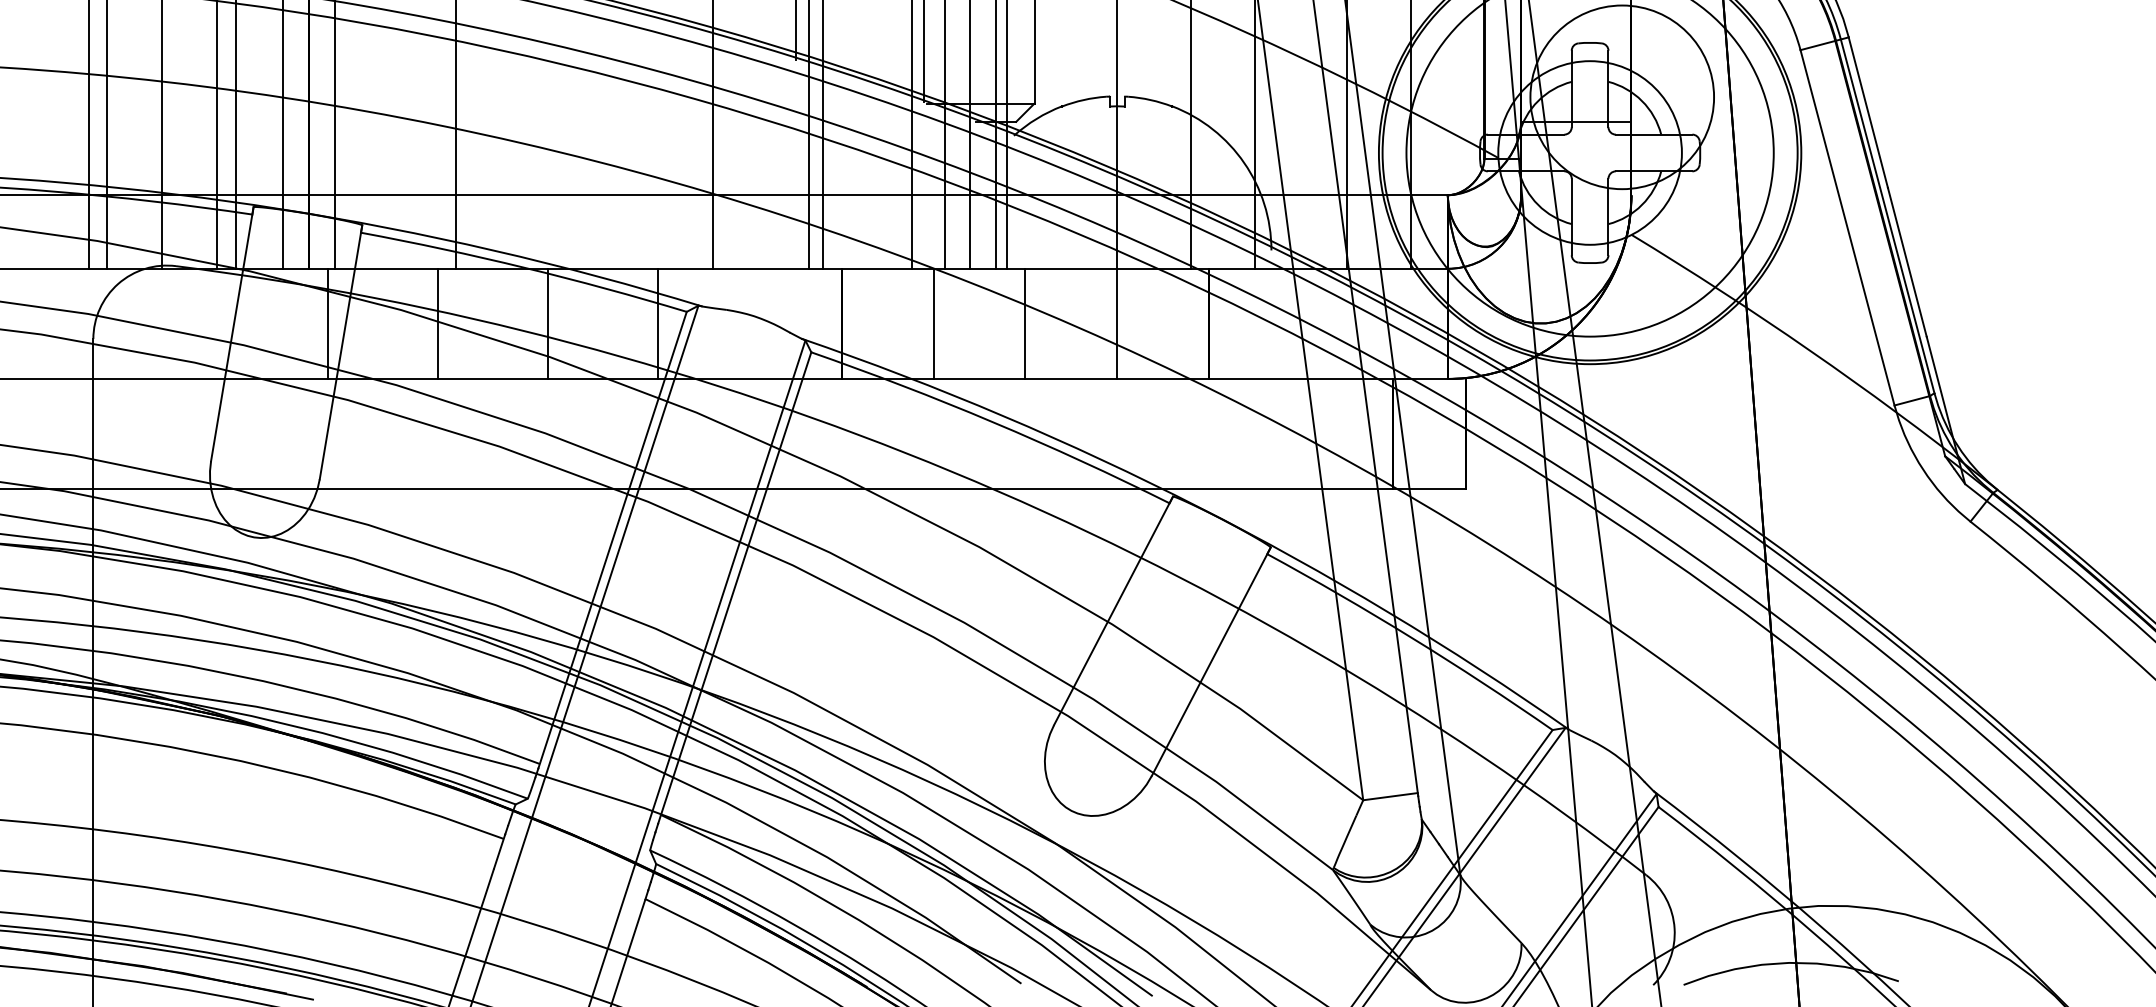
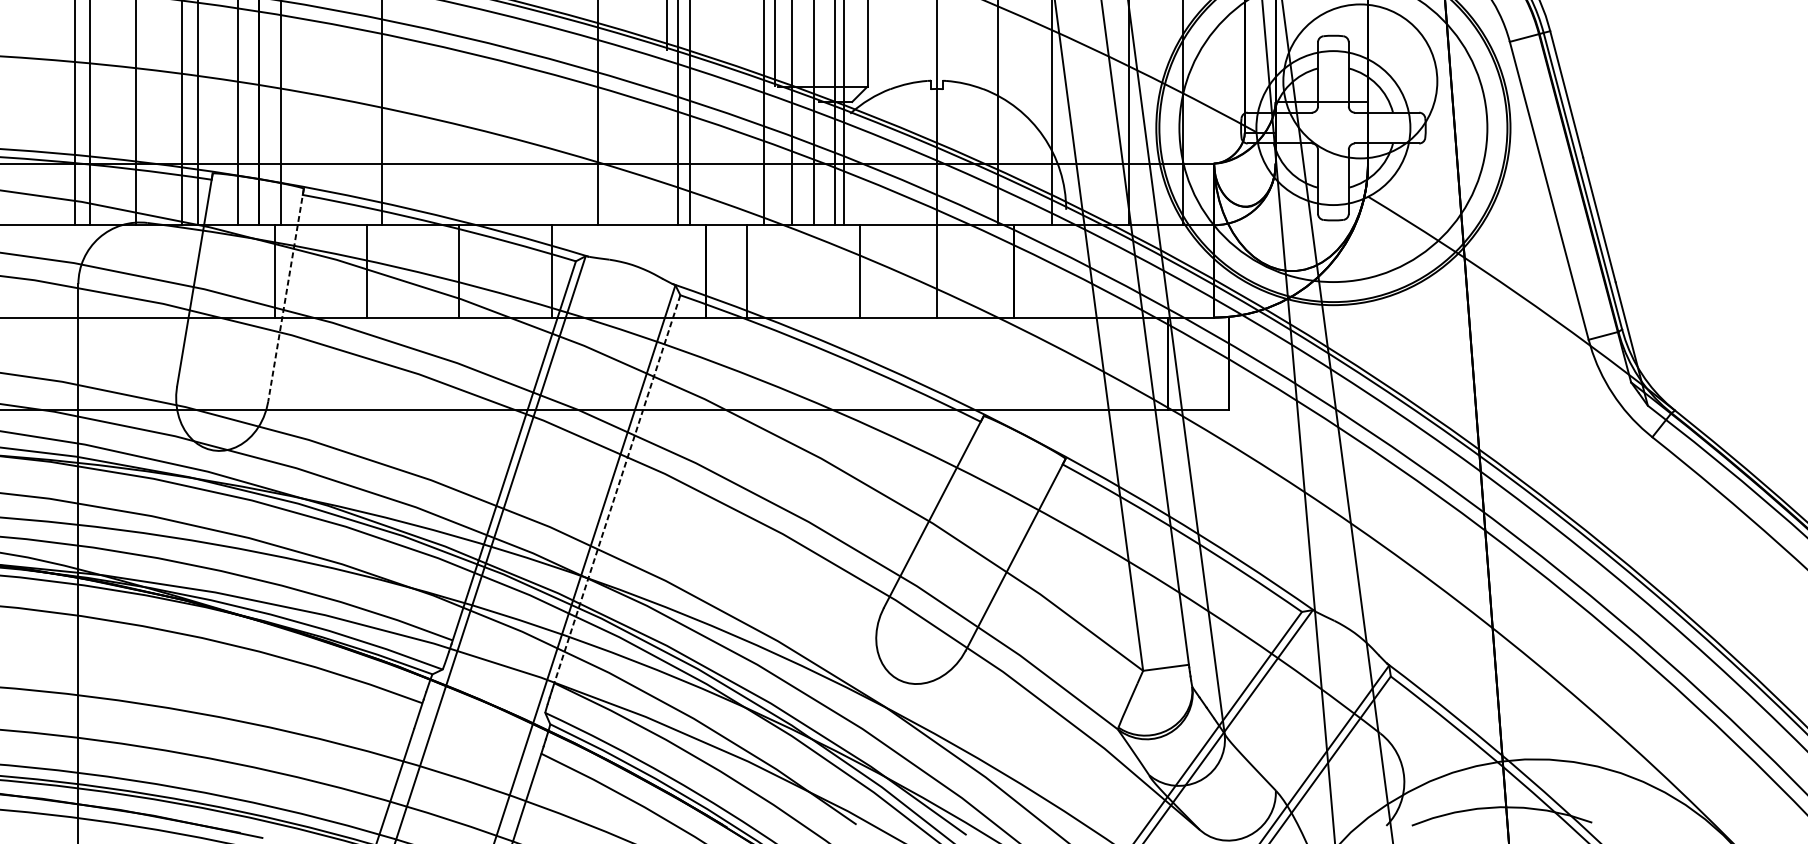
line: (933, 323) -> (746, 271), moved
line: (341, 352) -> (286, 295), solid -> dashed
line: (736, 584) -> (617, 489), solid -> dashed

